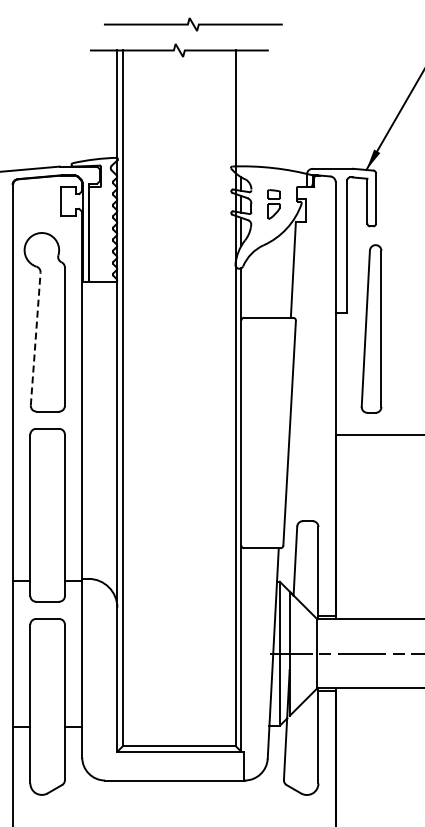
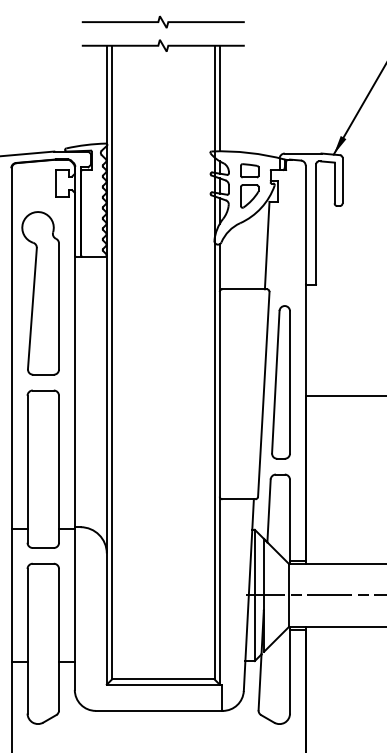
curve: (193, 24) -> (163, 22), moved
line: (241, 108) -> (219, 98), added
part: (273, 204) -> (249, 186), size x1.67
part: (371, 328) -> (280, 381), moved
line: (35, 339) -> (32, 309), dashed -> solid

